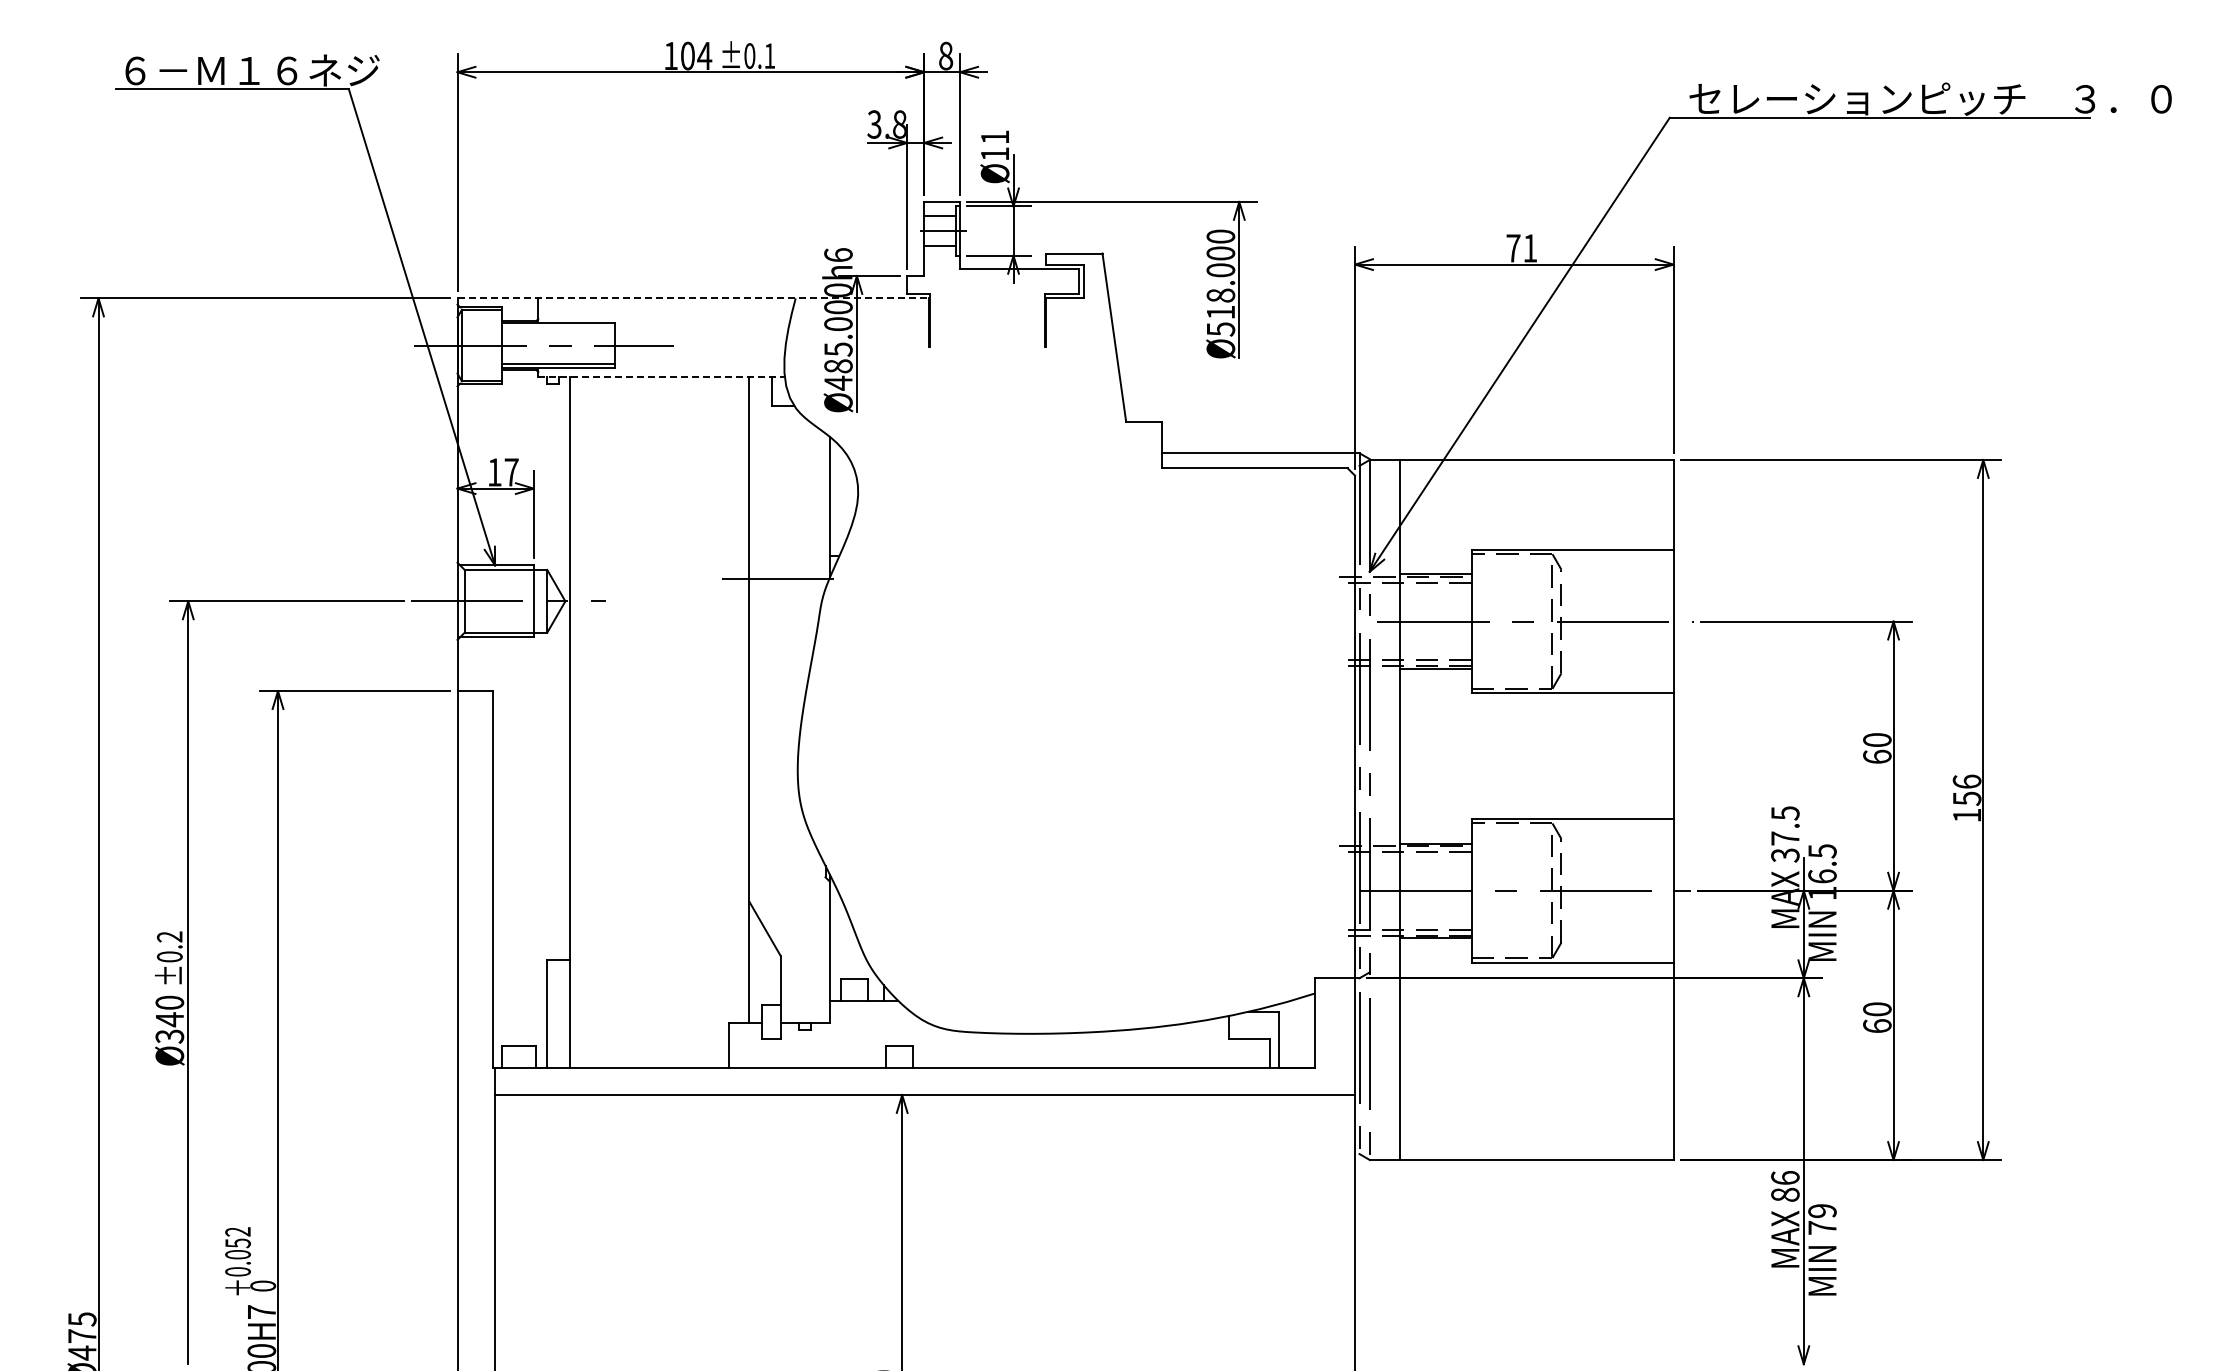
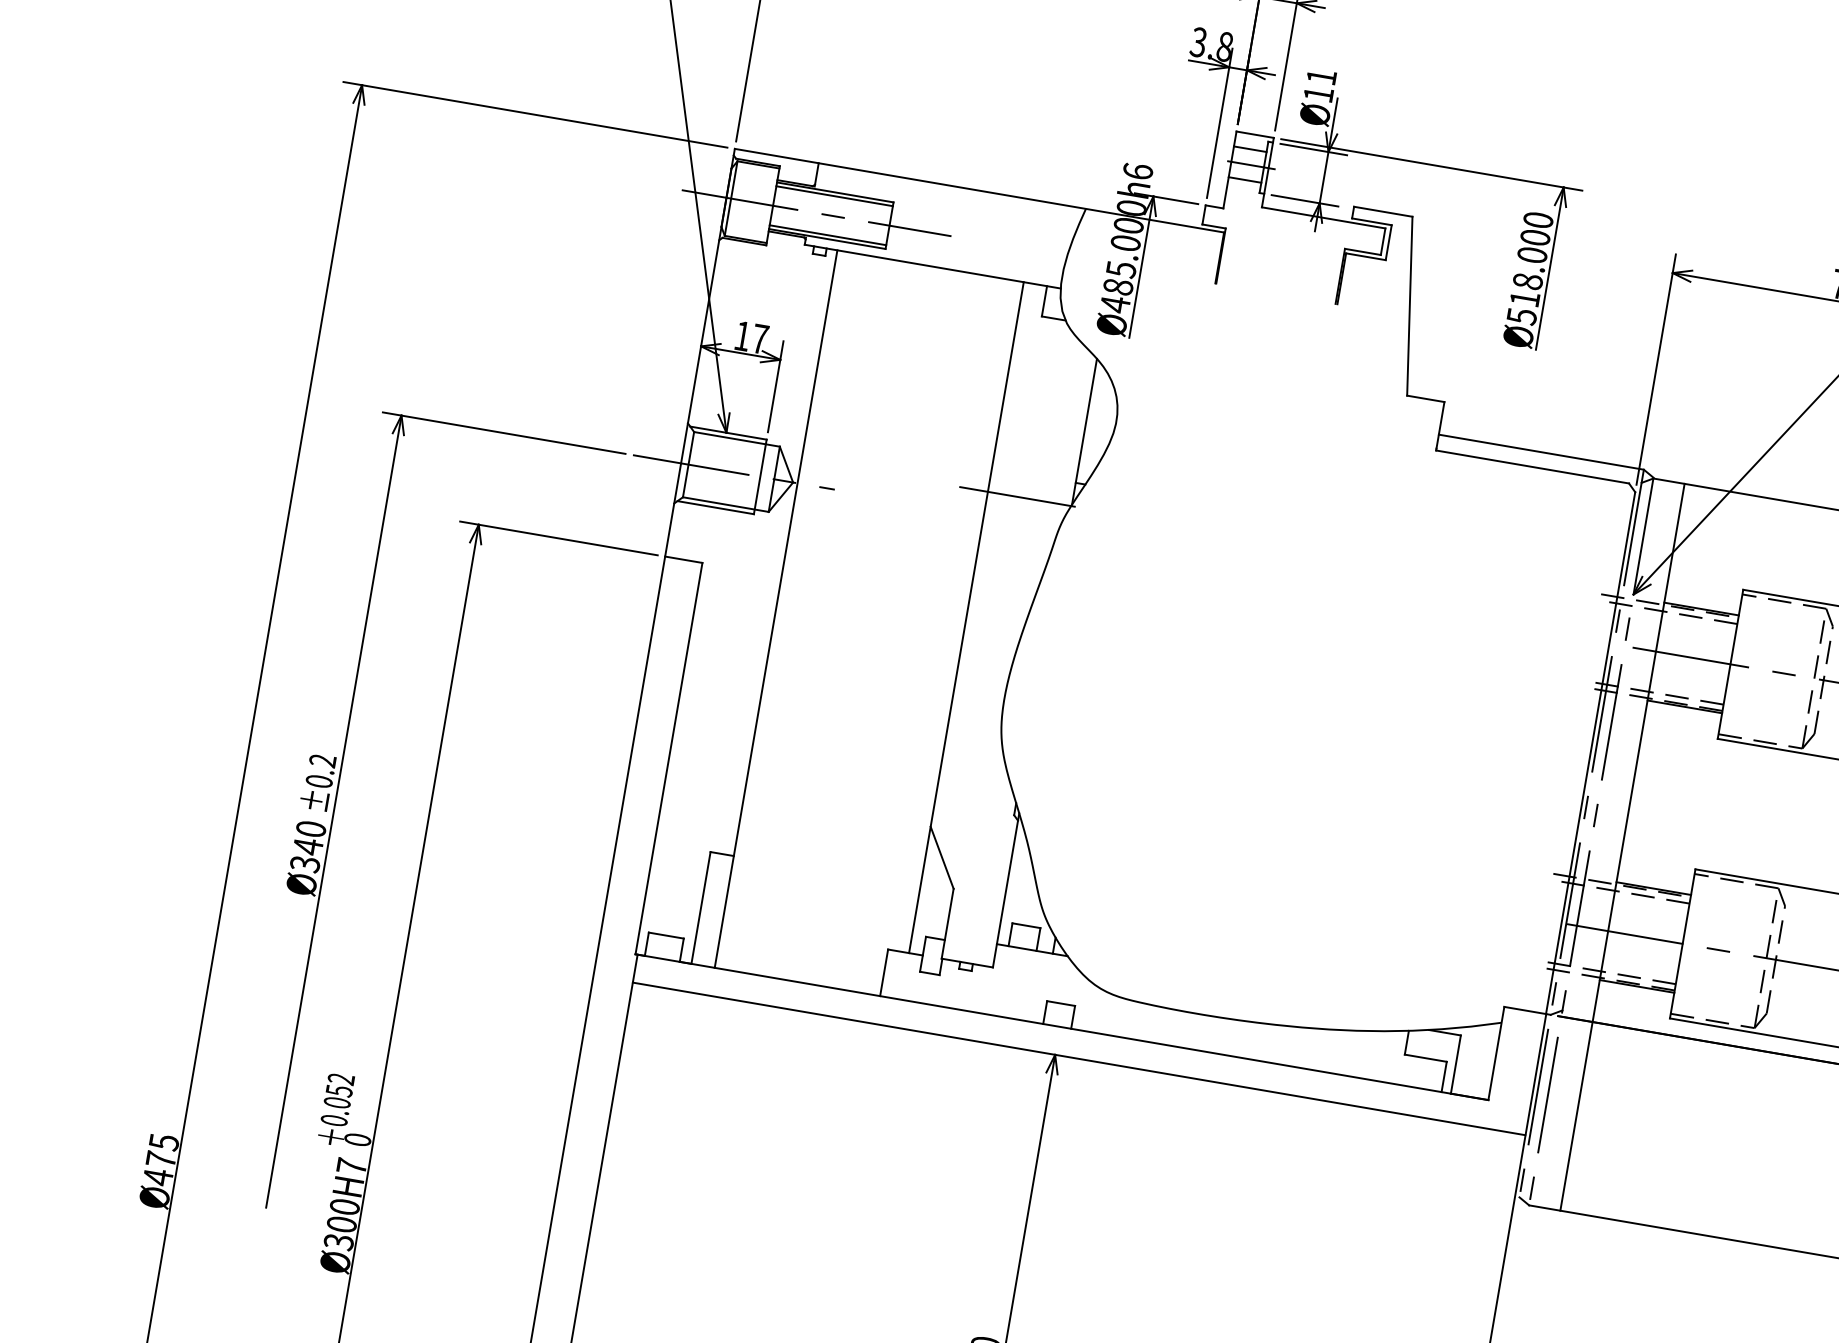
line: (693, 298) -> (979, 190), dashed -> solid
line: (558, 326) -> (834, 195), added
line: (662, 376) -> (933, 266), dashed -> solid

